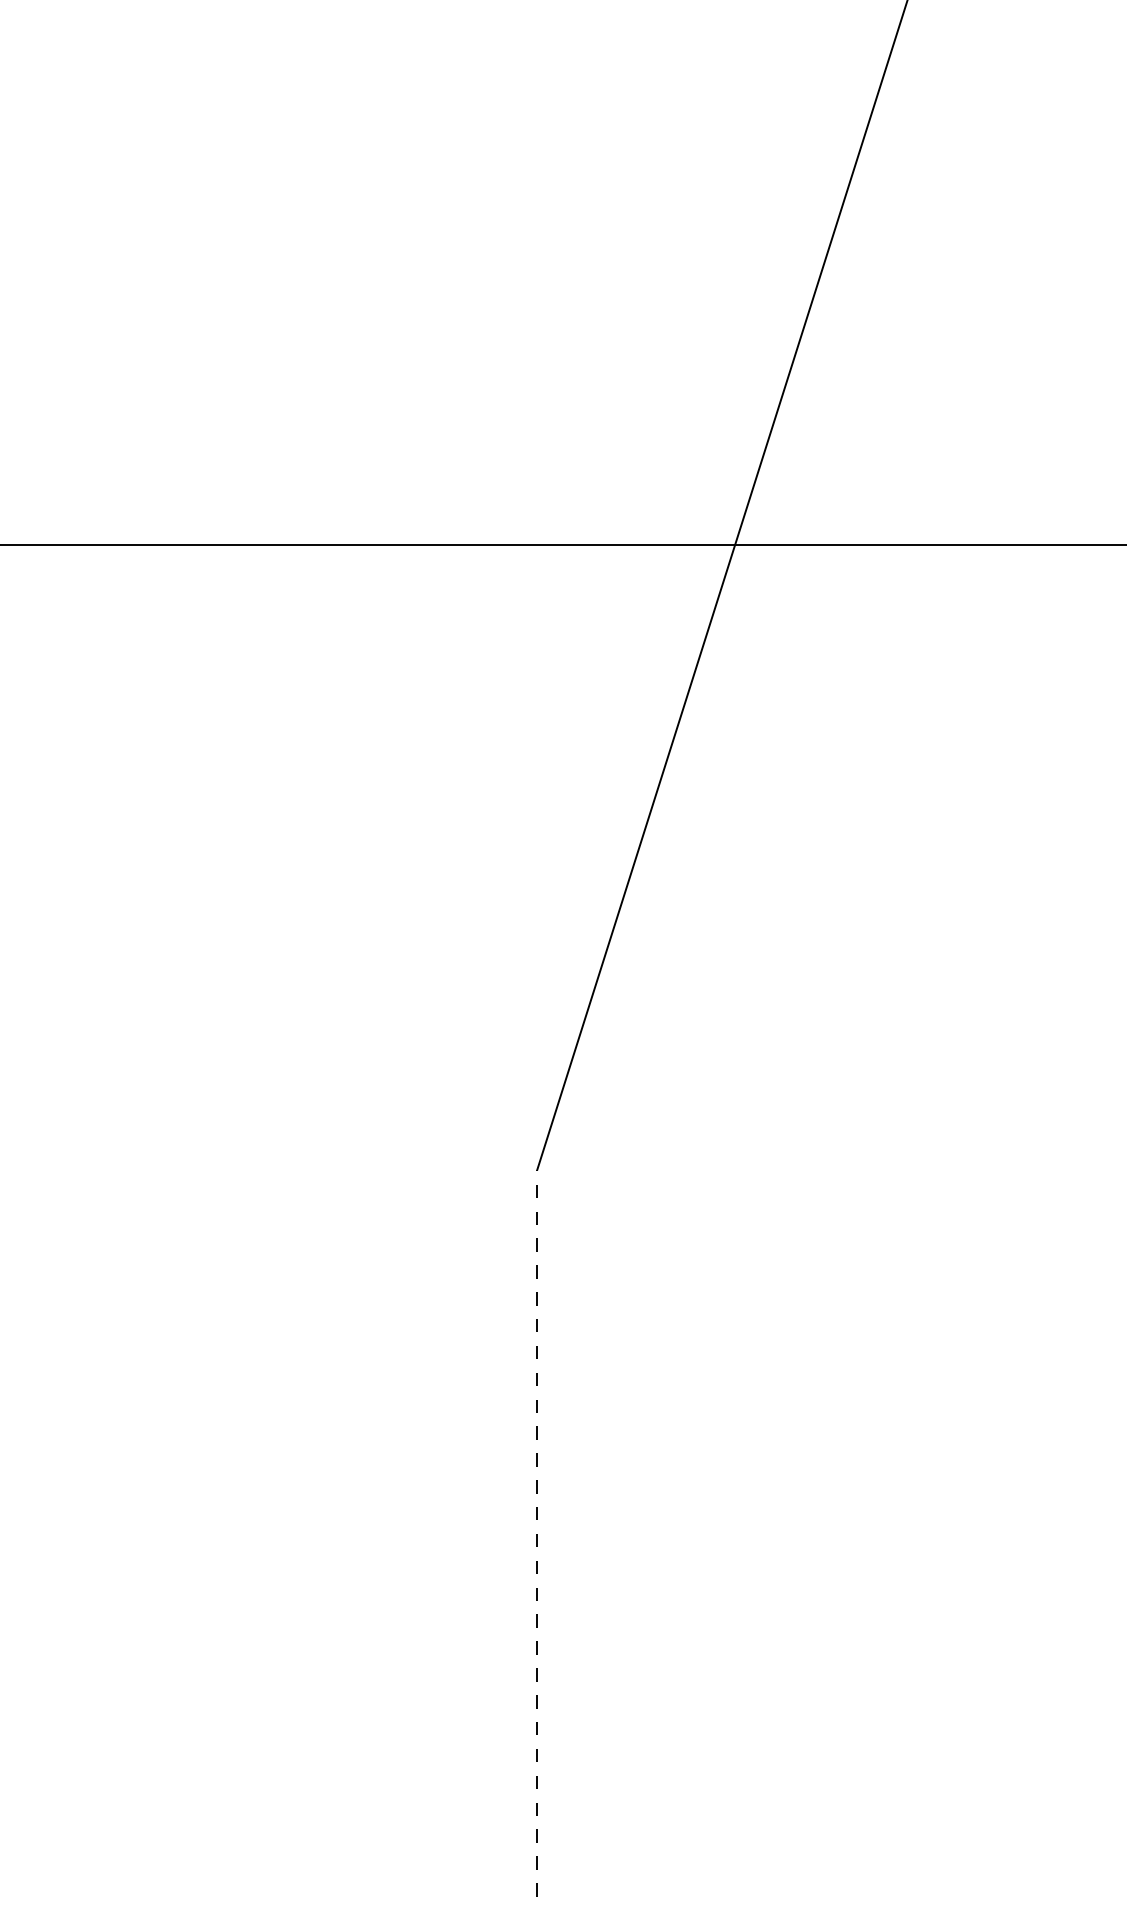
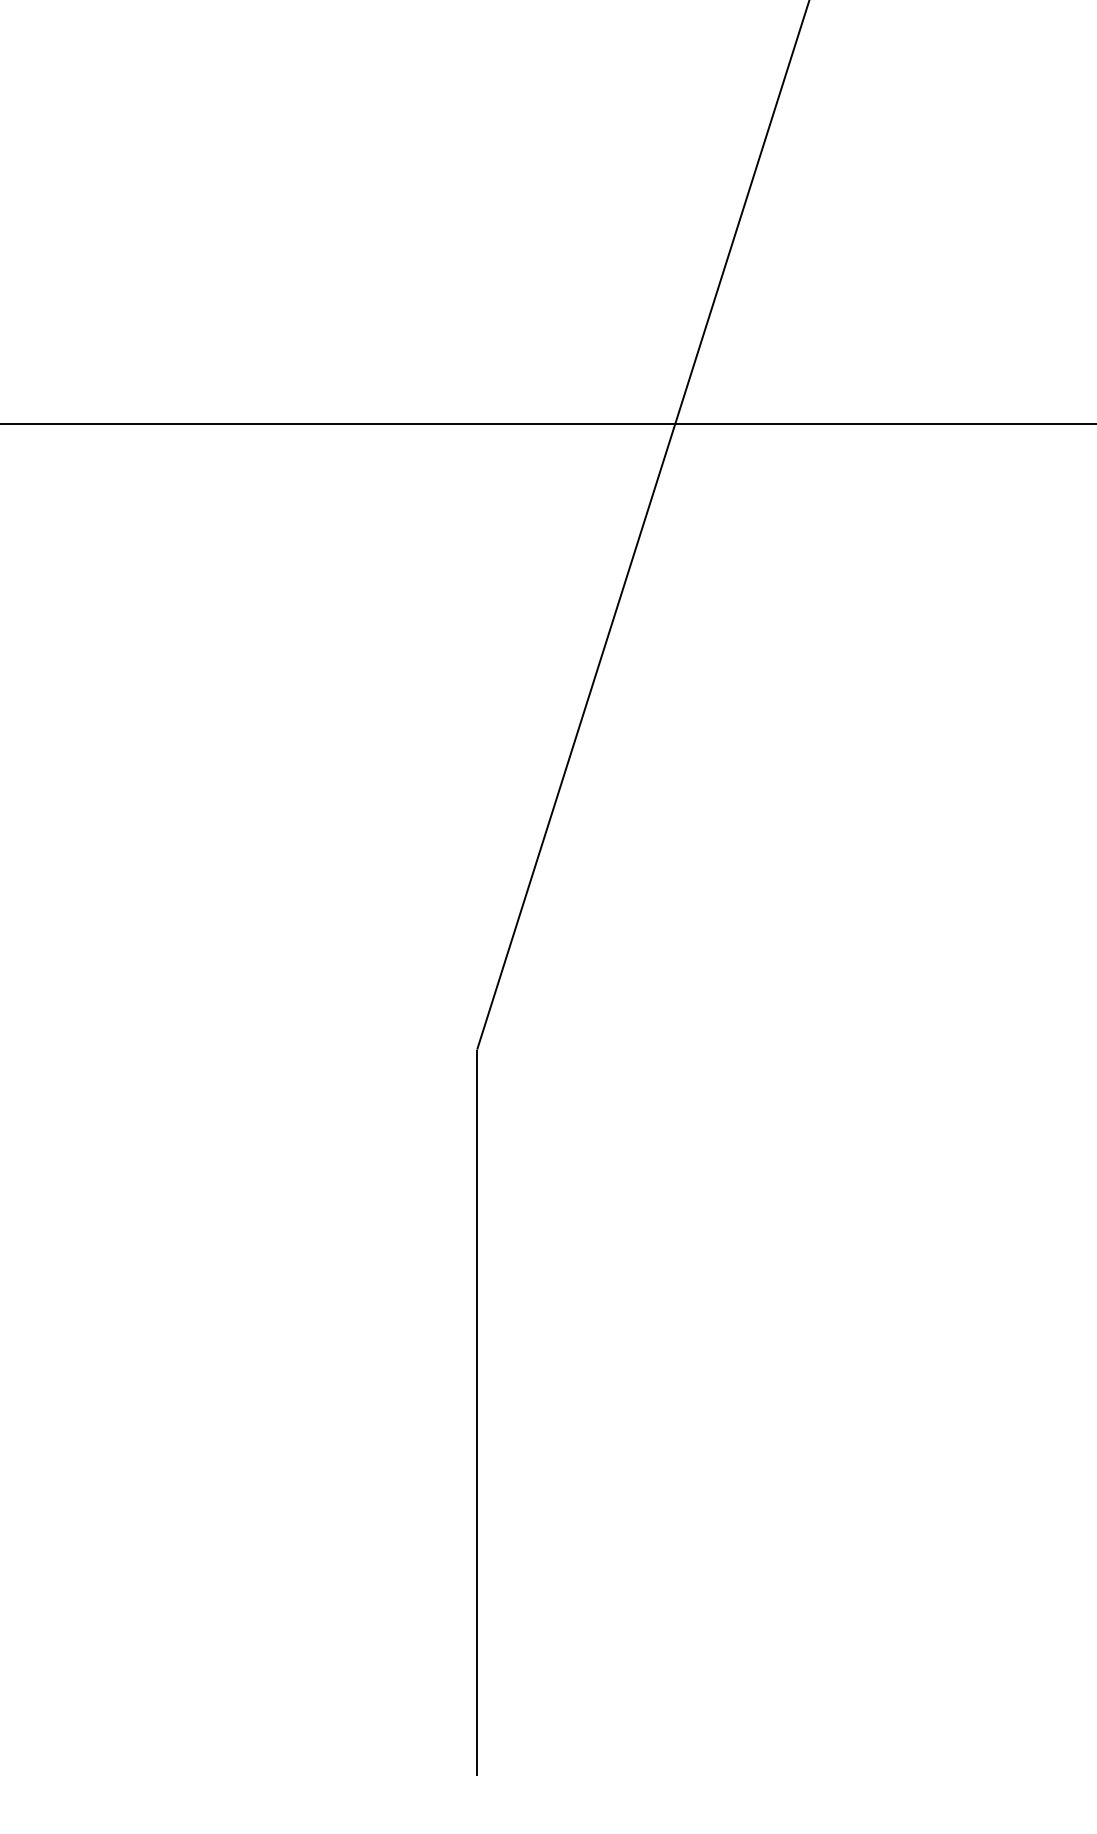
line: (537, 1532) -> (477, 1411), dashed -> solid

